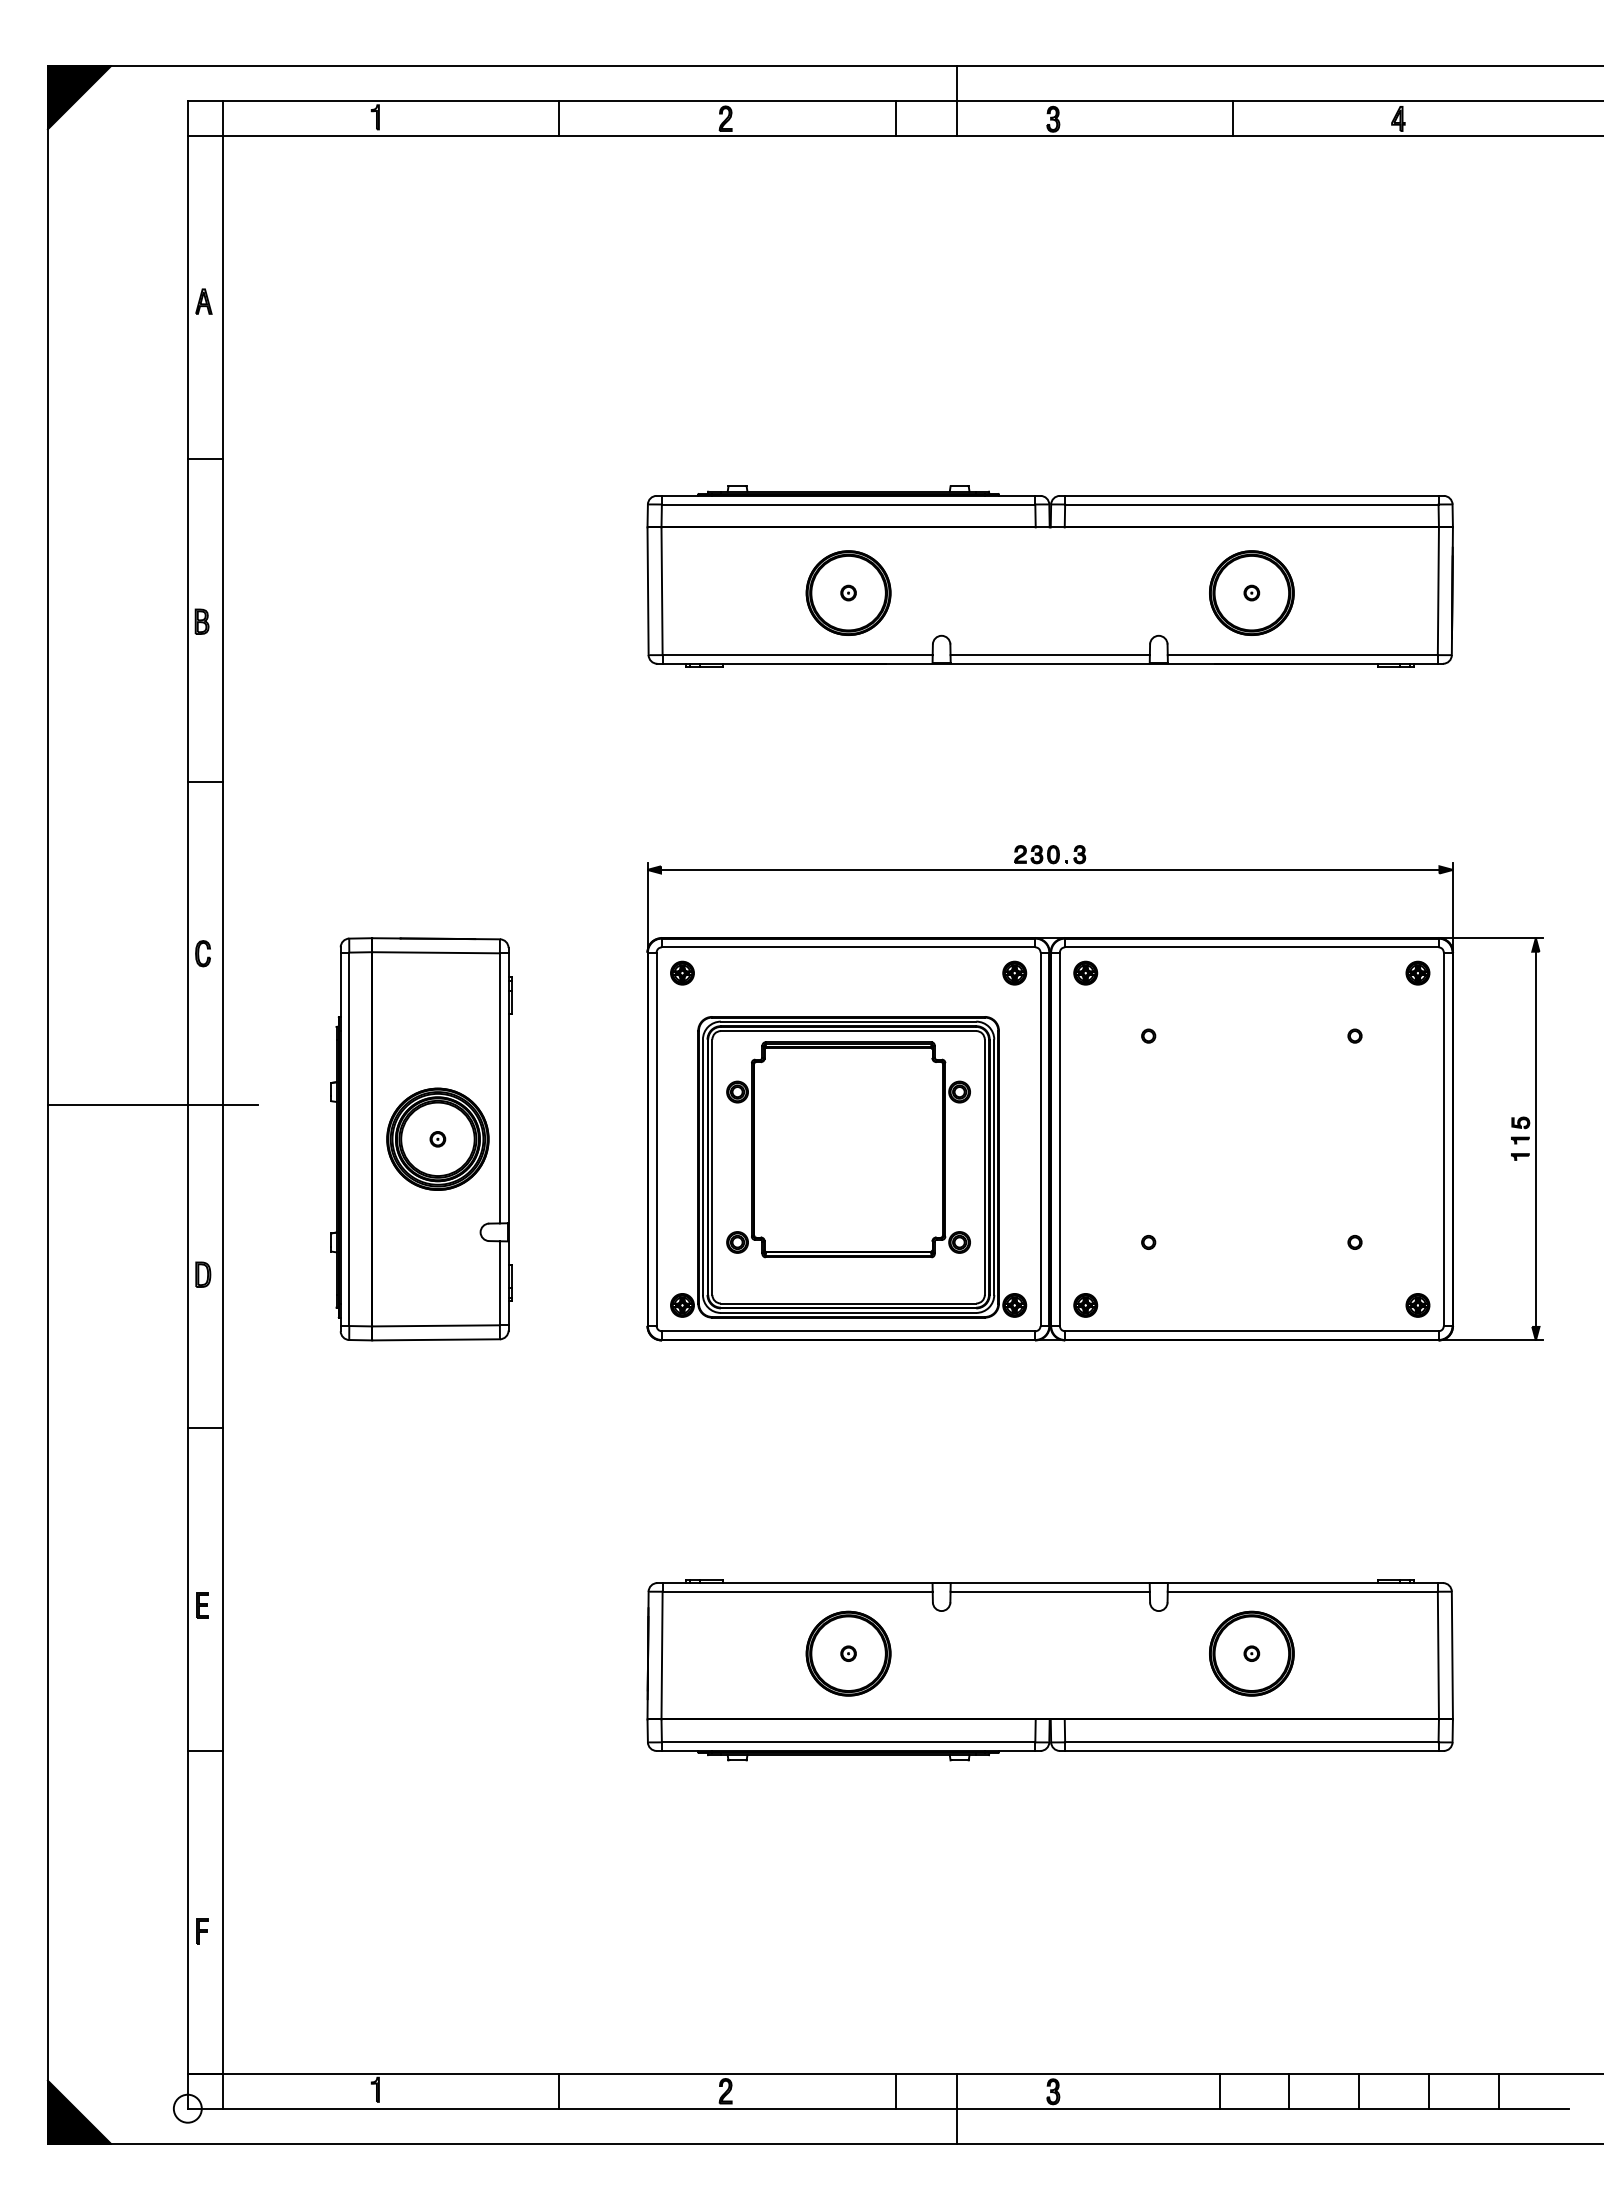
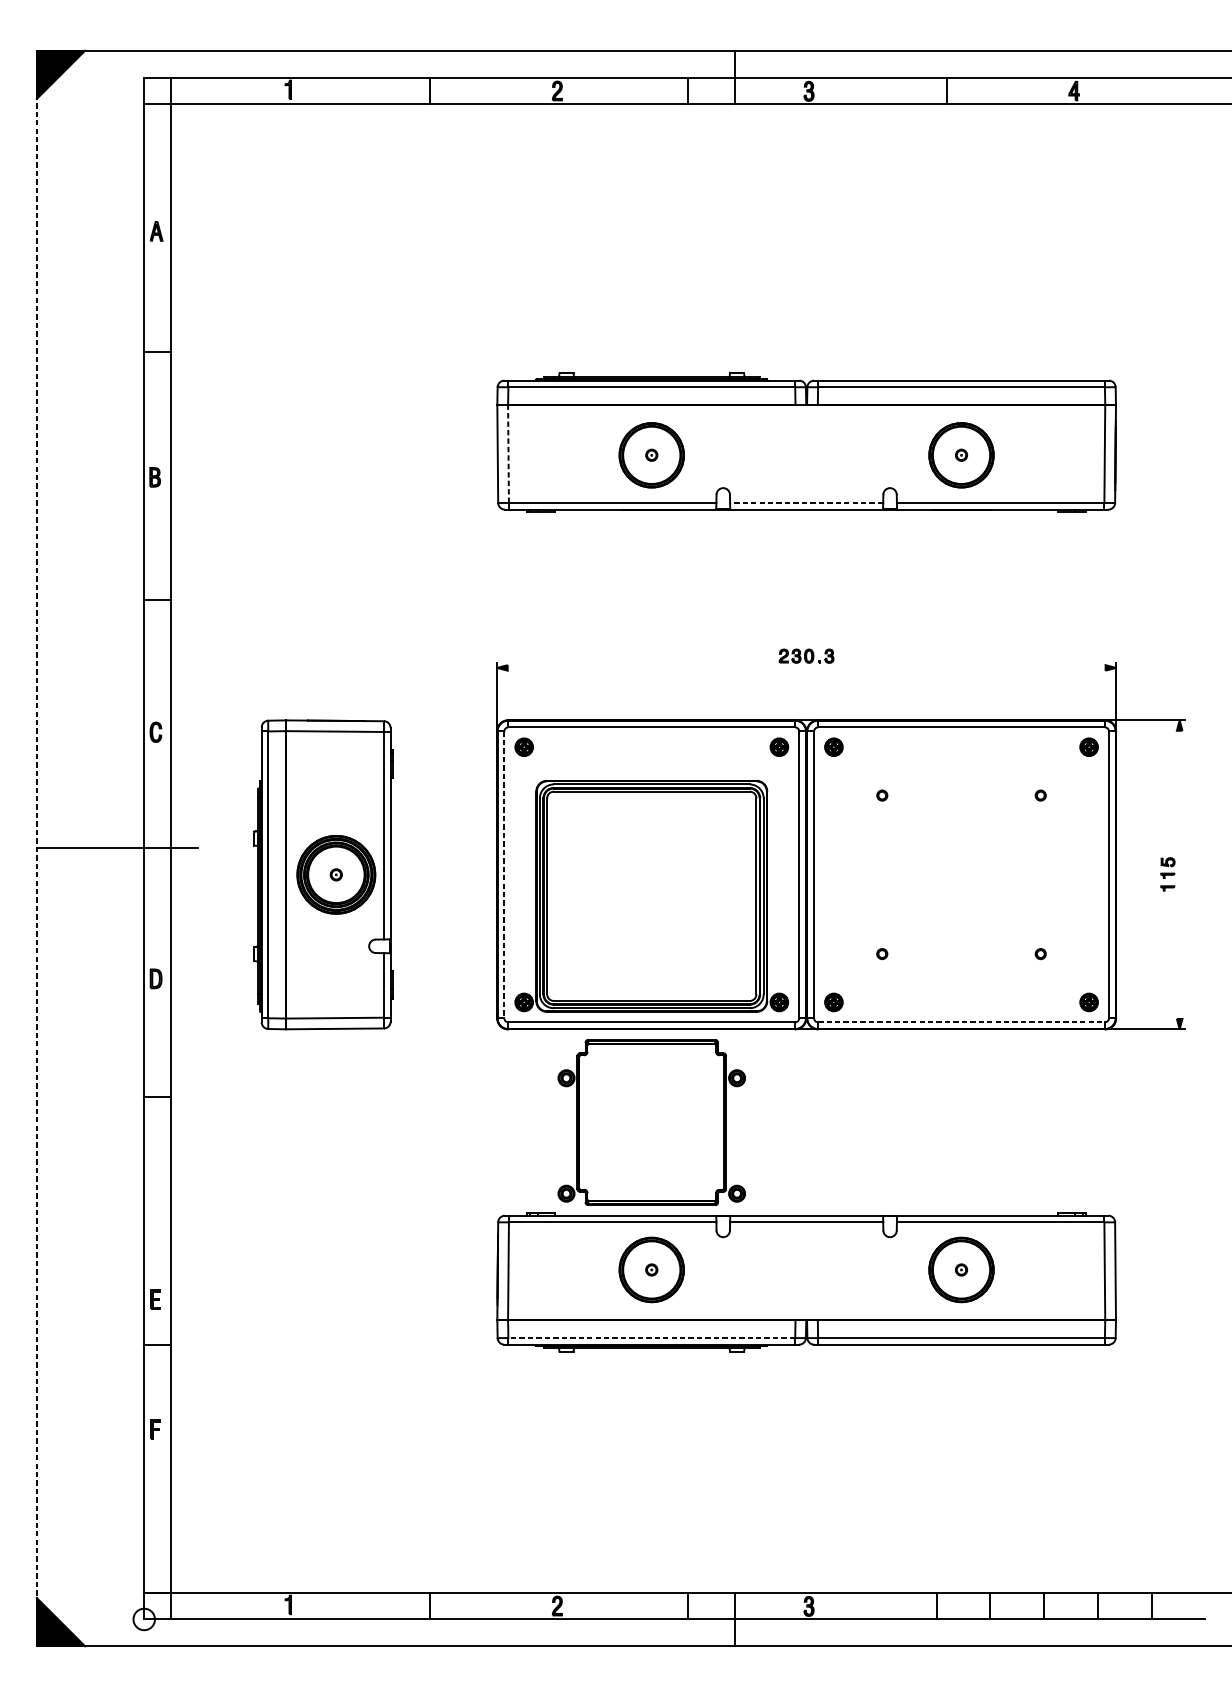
line: (662, 591) -> (508, 454), solid -> dashed
line: (1050, 655) -> (806, 503), solid -> dashed
line: (1050, 869) -> (806, 667), removed
line: (47, 1105) -> (36, 848), solid -> dashed
line: (1535, 1138) -> (1179, 874), removed
line: (656, 1139) -> (504, 874), solid -> dashed
part: (848, 1149) -> (651, 1122), moved
line: (1251, 1331) -> (961, 1022), solid -> dashed
part: (202, 1605) -> (155, 1299), moved
line: (848, 1742) -> (651, 1338), solid -> dashed
part: (202, 1931) -> (155, 1429), moved

